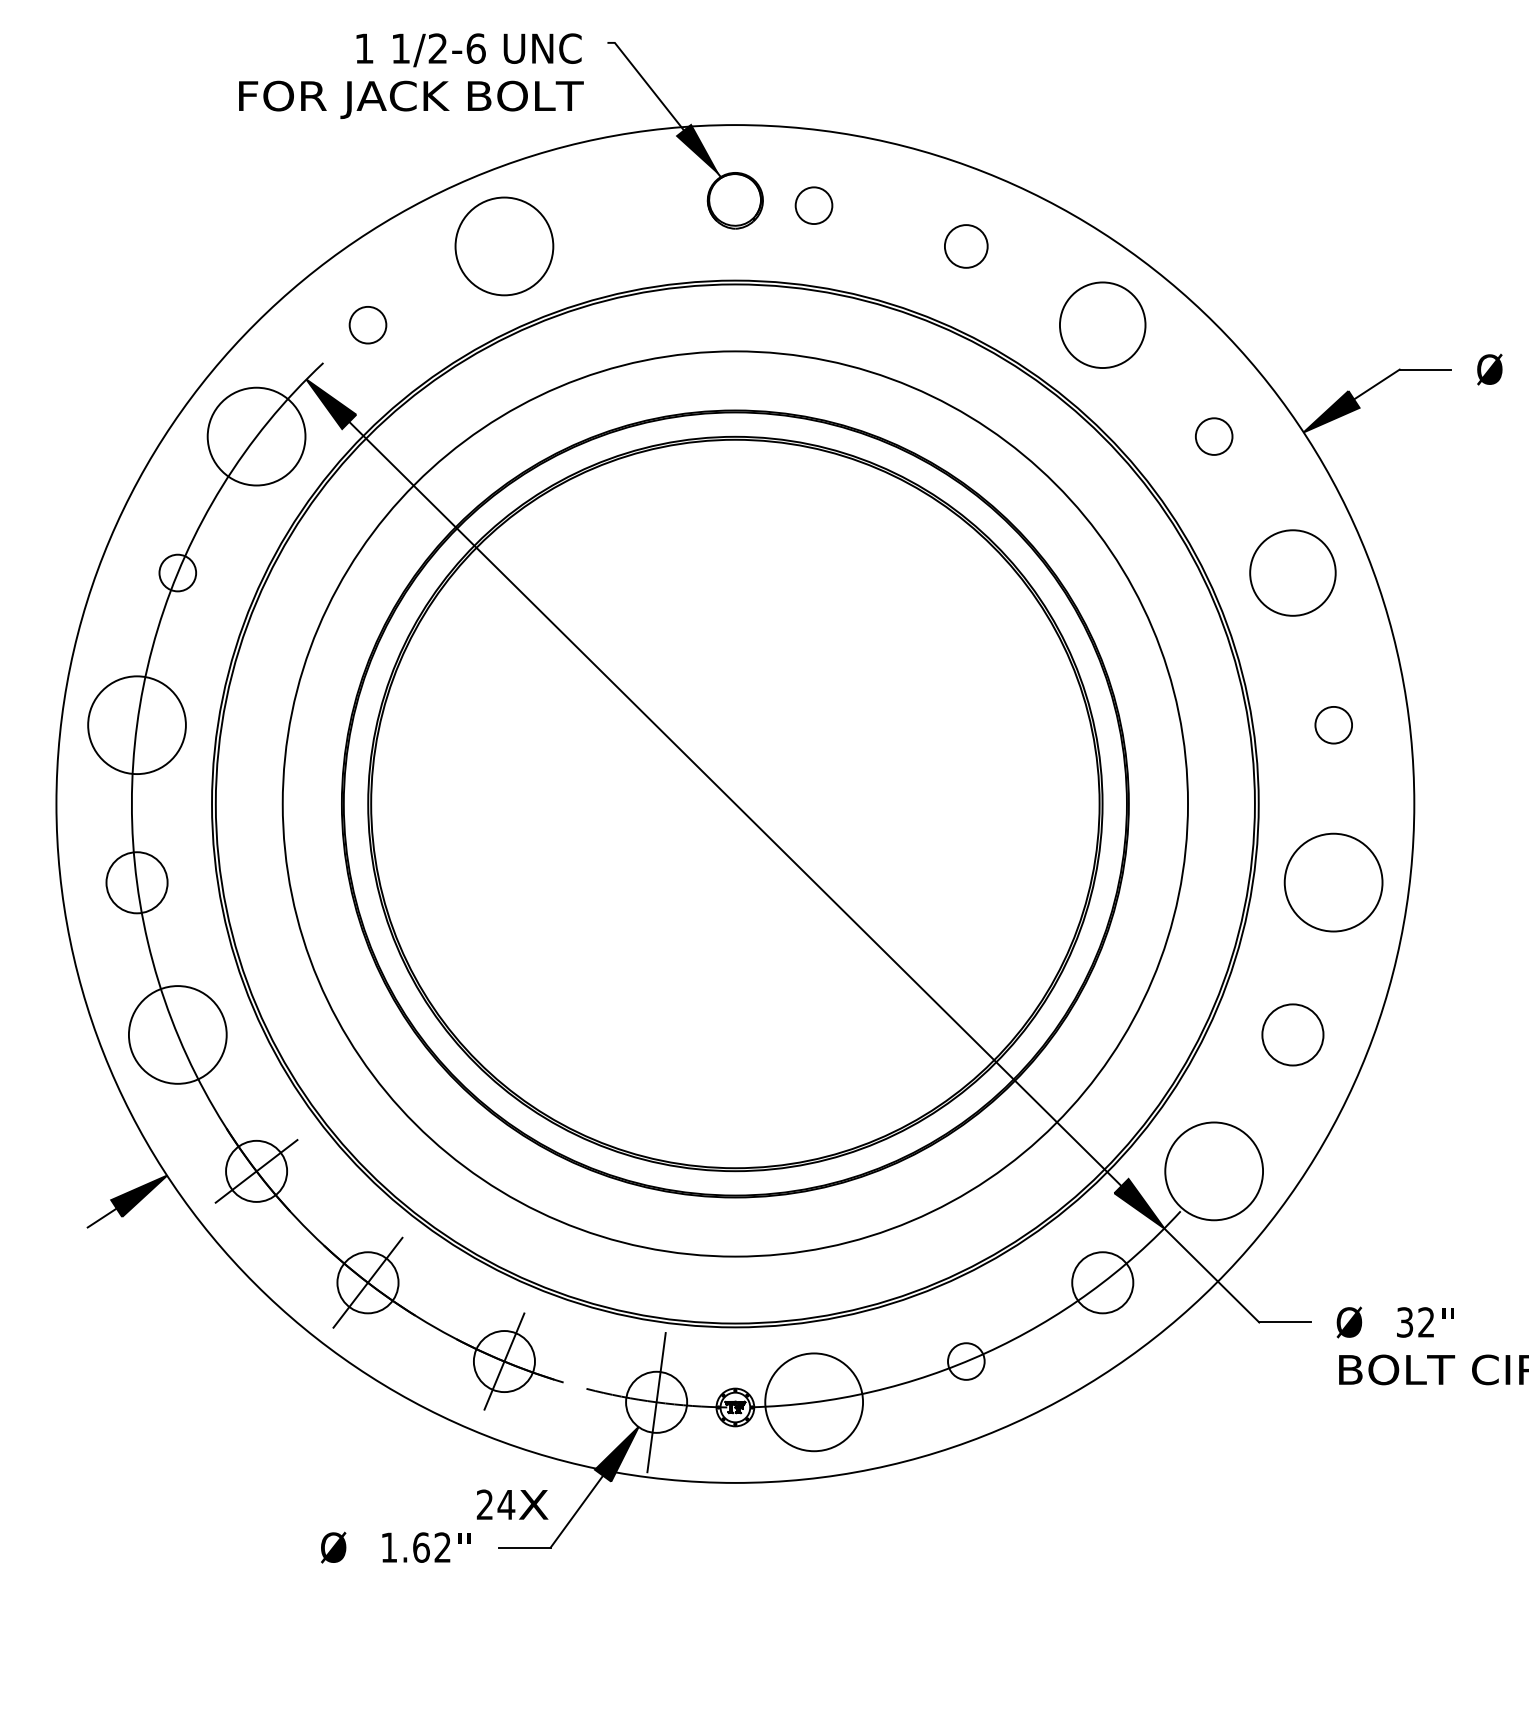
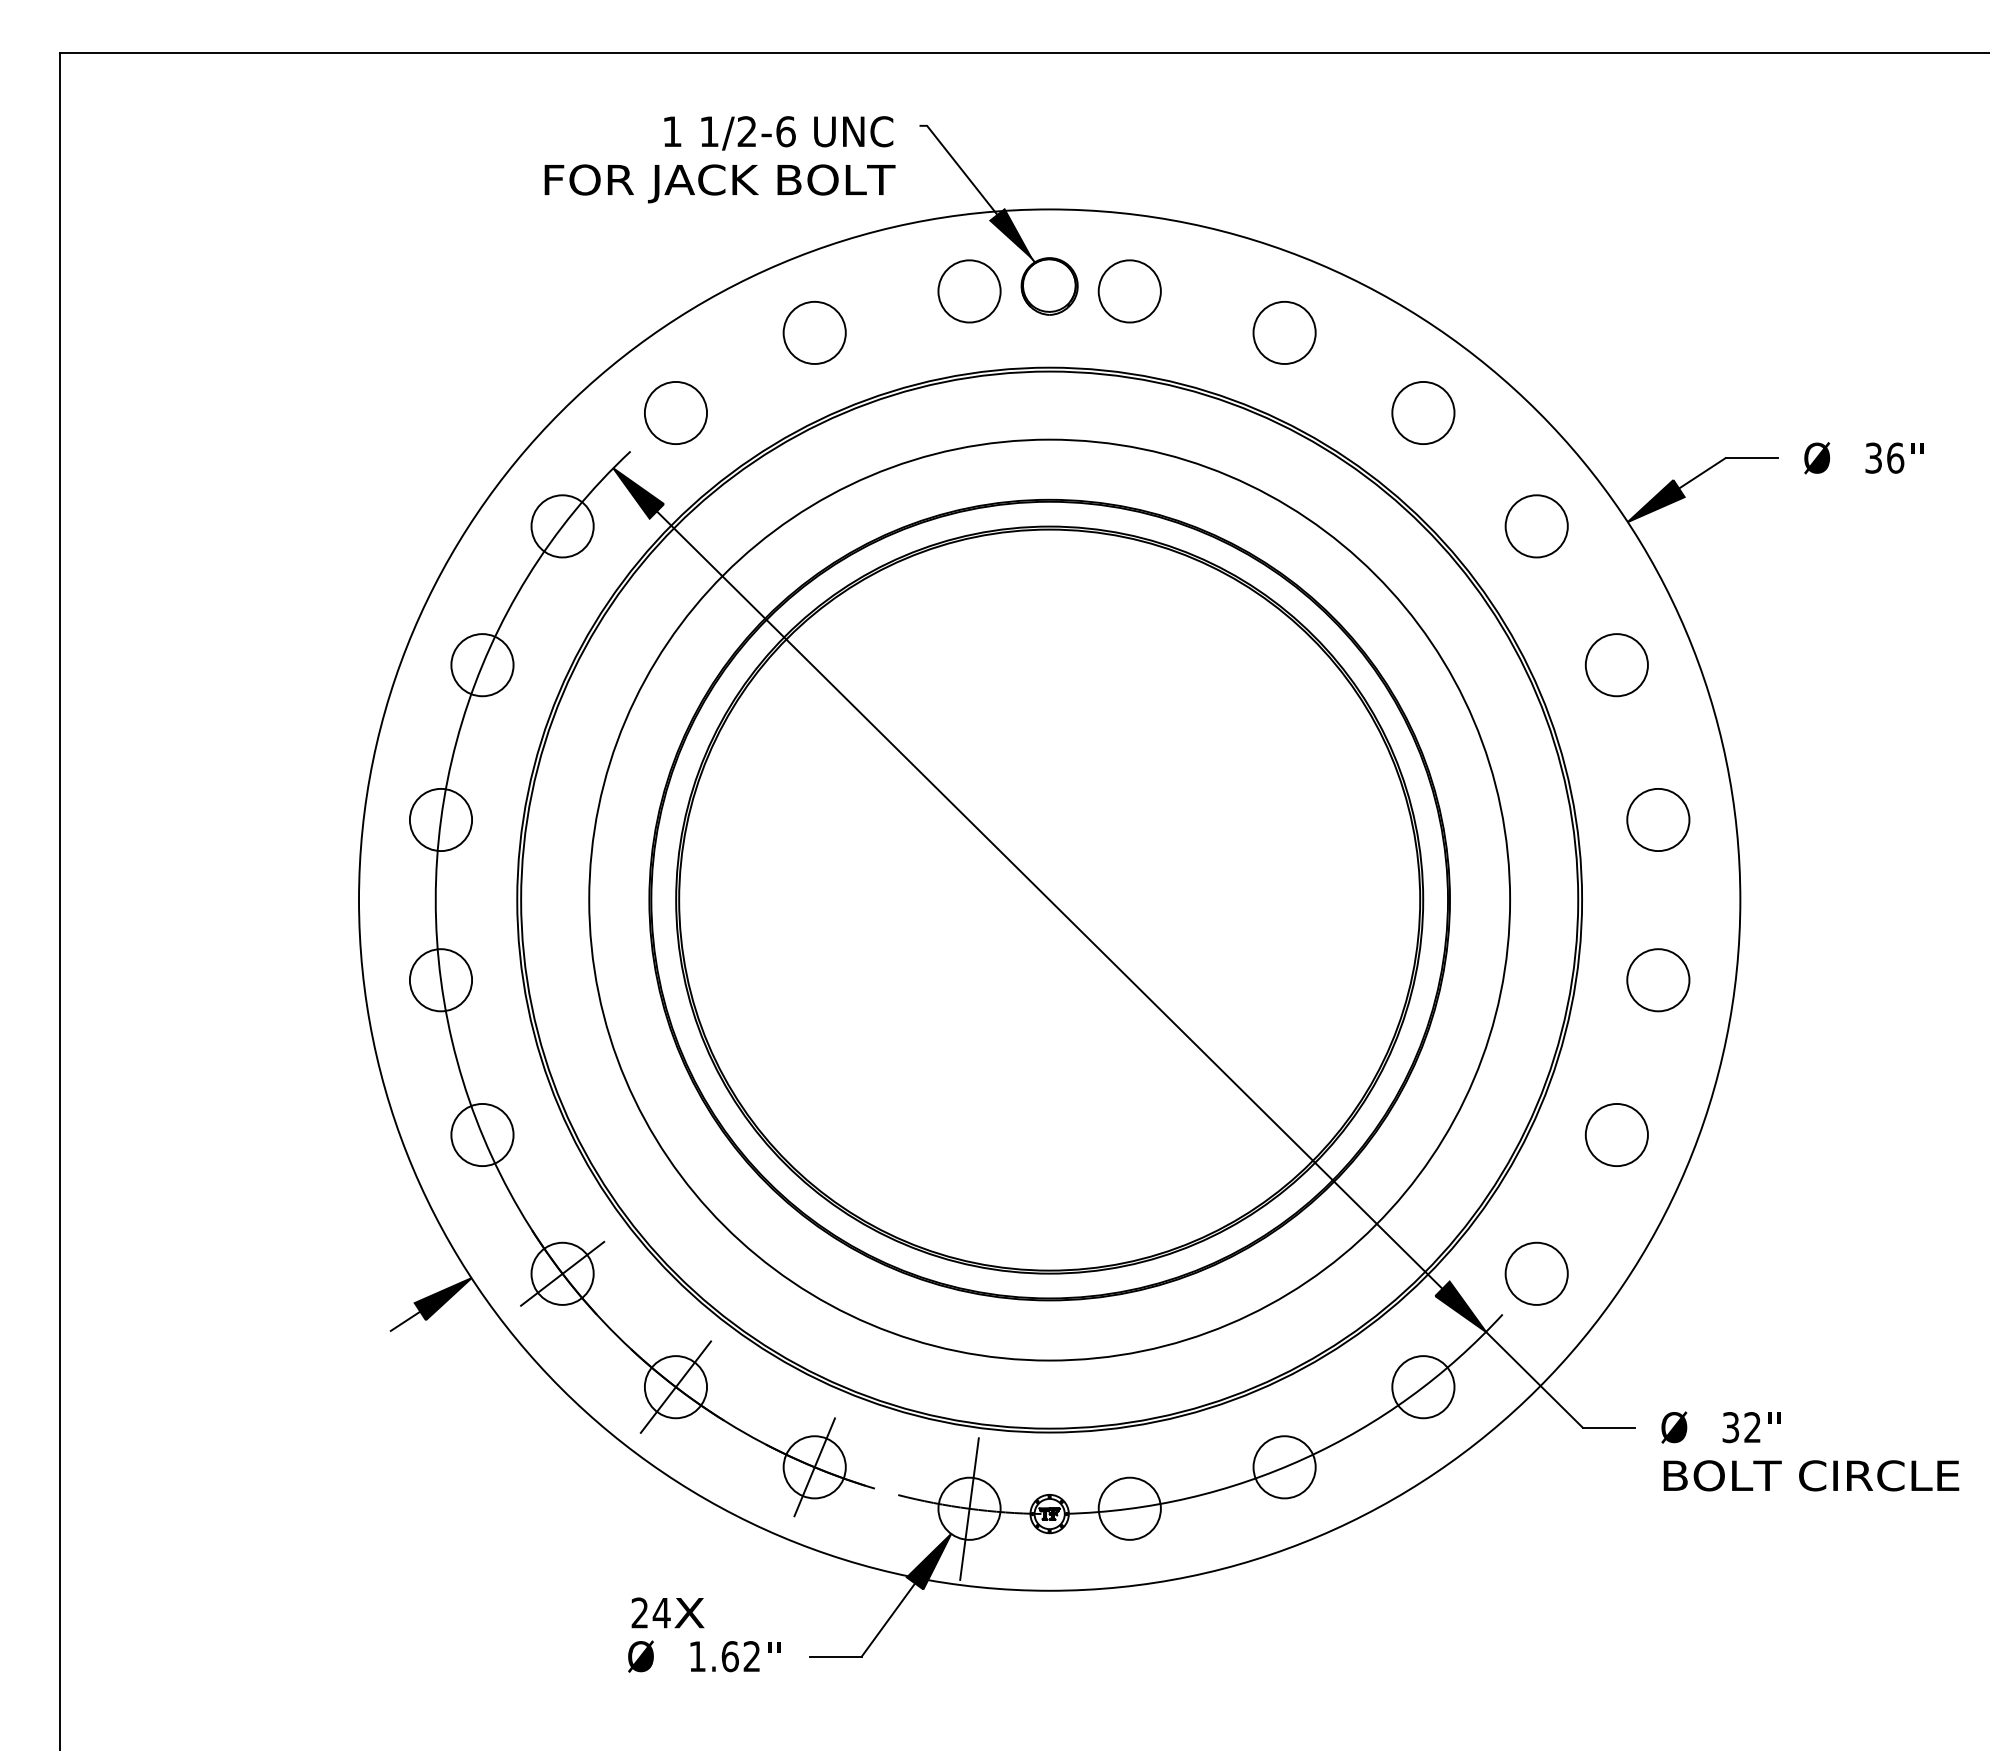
circle: (656, 205) -> (969, 291), added
circle: (813, 205) -> (1129, 291), size x1.67
circle: (504, 246) -> (814, 332), size x0.62
circle: (966, 246) -> (1284, 332), size x1.43
circle: (367, 324) -> (675, 412), size x1.67
circle: (1102, 324) -> (1423, 412), size x0.71
circle: (256, 436) -> (562, 526), size x0.62
circle: (1213, 436) -> (1536, 526), size x1.67
circle: (177, 573) -> (482, 665), size x1.67
circle: (1292, 573) -> (1616, 665), size x0.71
circle: (136, 724) -> (440, 819), size x0.62
circle: (1333, 724) -> (1658, 819), size x1.67
circle: (1333, 883) -> (1658, 980), size x0.62
circle: (177, 1034) -> (482, 1134), size x0.62
circle: (1213, 1171) -> (1536, 1273), size x0.62
circle: (966, 1361) -> (1284, 1467), size x1.67
circle: (813, 1402) -> (1129, 1508), size x0.62
text: (512, 1504) -> (667, 1612), moved

